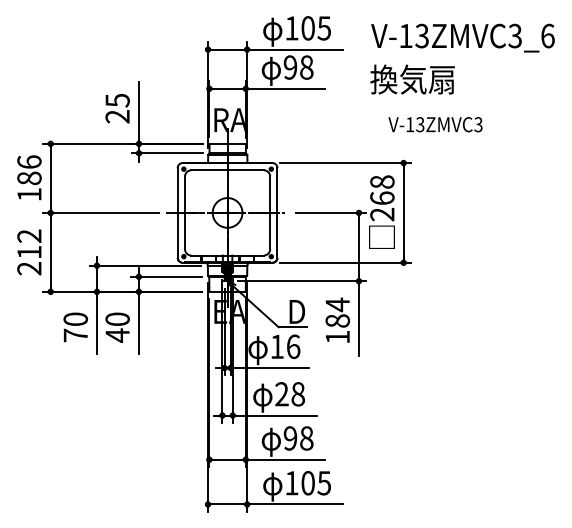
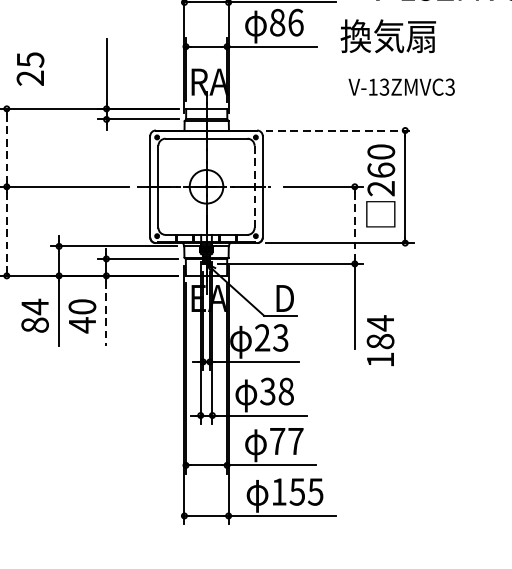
text: (298, 67) -> (286, 22), 98 -> 86
text: (412, 79) -> (388, 36), moved
text: (117, 108) -> (30, 68), moved
text: (435, 124) -> (401, 86), moved
line: (345, 163) -> (339, 131), solid -> dashed
line: (50, 178) -> (6, 147), solid -> dashed
text: (382, 181) -> (381, 151), 268 -> 260
line: (270, 213) -> (254, 187), solid -> dashed
line: (358, 247) -> (354, 225), solid -> dashed
line: (50, 252) -> (6, 231), solid -> dashed
text: (337, 319) -> (380, 339), moved
line: (138, 325) -> (105, 313), solid -> dashed
text: (75, 327) -> (34, 316), 70 -> 84
text: (285, 346) -> (271, 337), 16 -> 23
text: (281, 394) -> (267, 391), 28 -> 38
text: (298, 438) -> (286, 441), 98 -> 77
text: (307, 483) -> (296, 492), 105 -> 155

